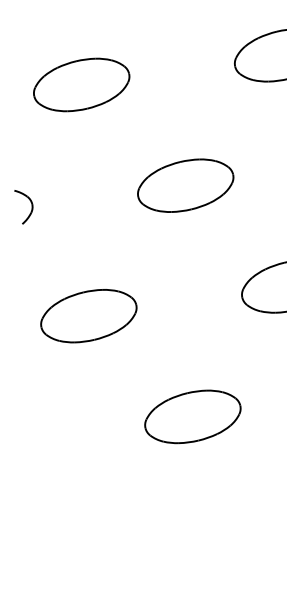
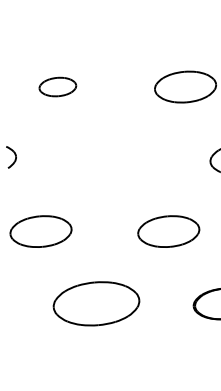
part: (81, 84) -> (57, 86), size x0.6
part: (184, 186) -> (112, 159), removed
part: (192, 416) -> (96, 303), size x1.4

